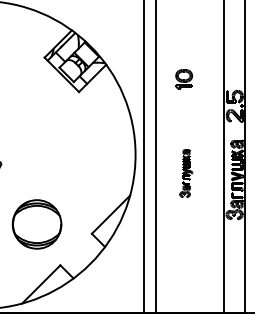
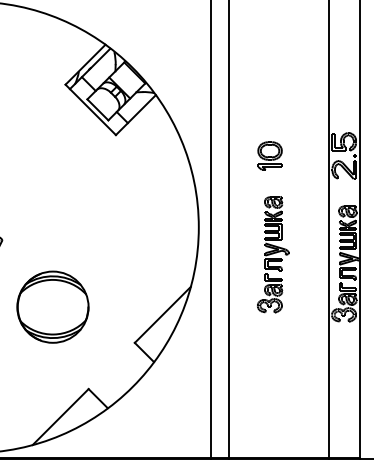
part: (184, 79) -> (270, 156), moved
part: (186, 173) -> (273, 254), size x1.67
part: (36, 224) -> (52, 307), moved

